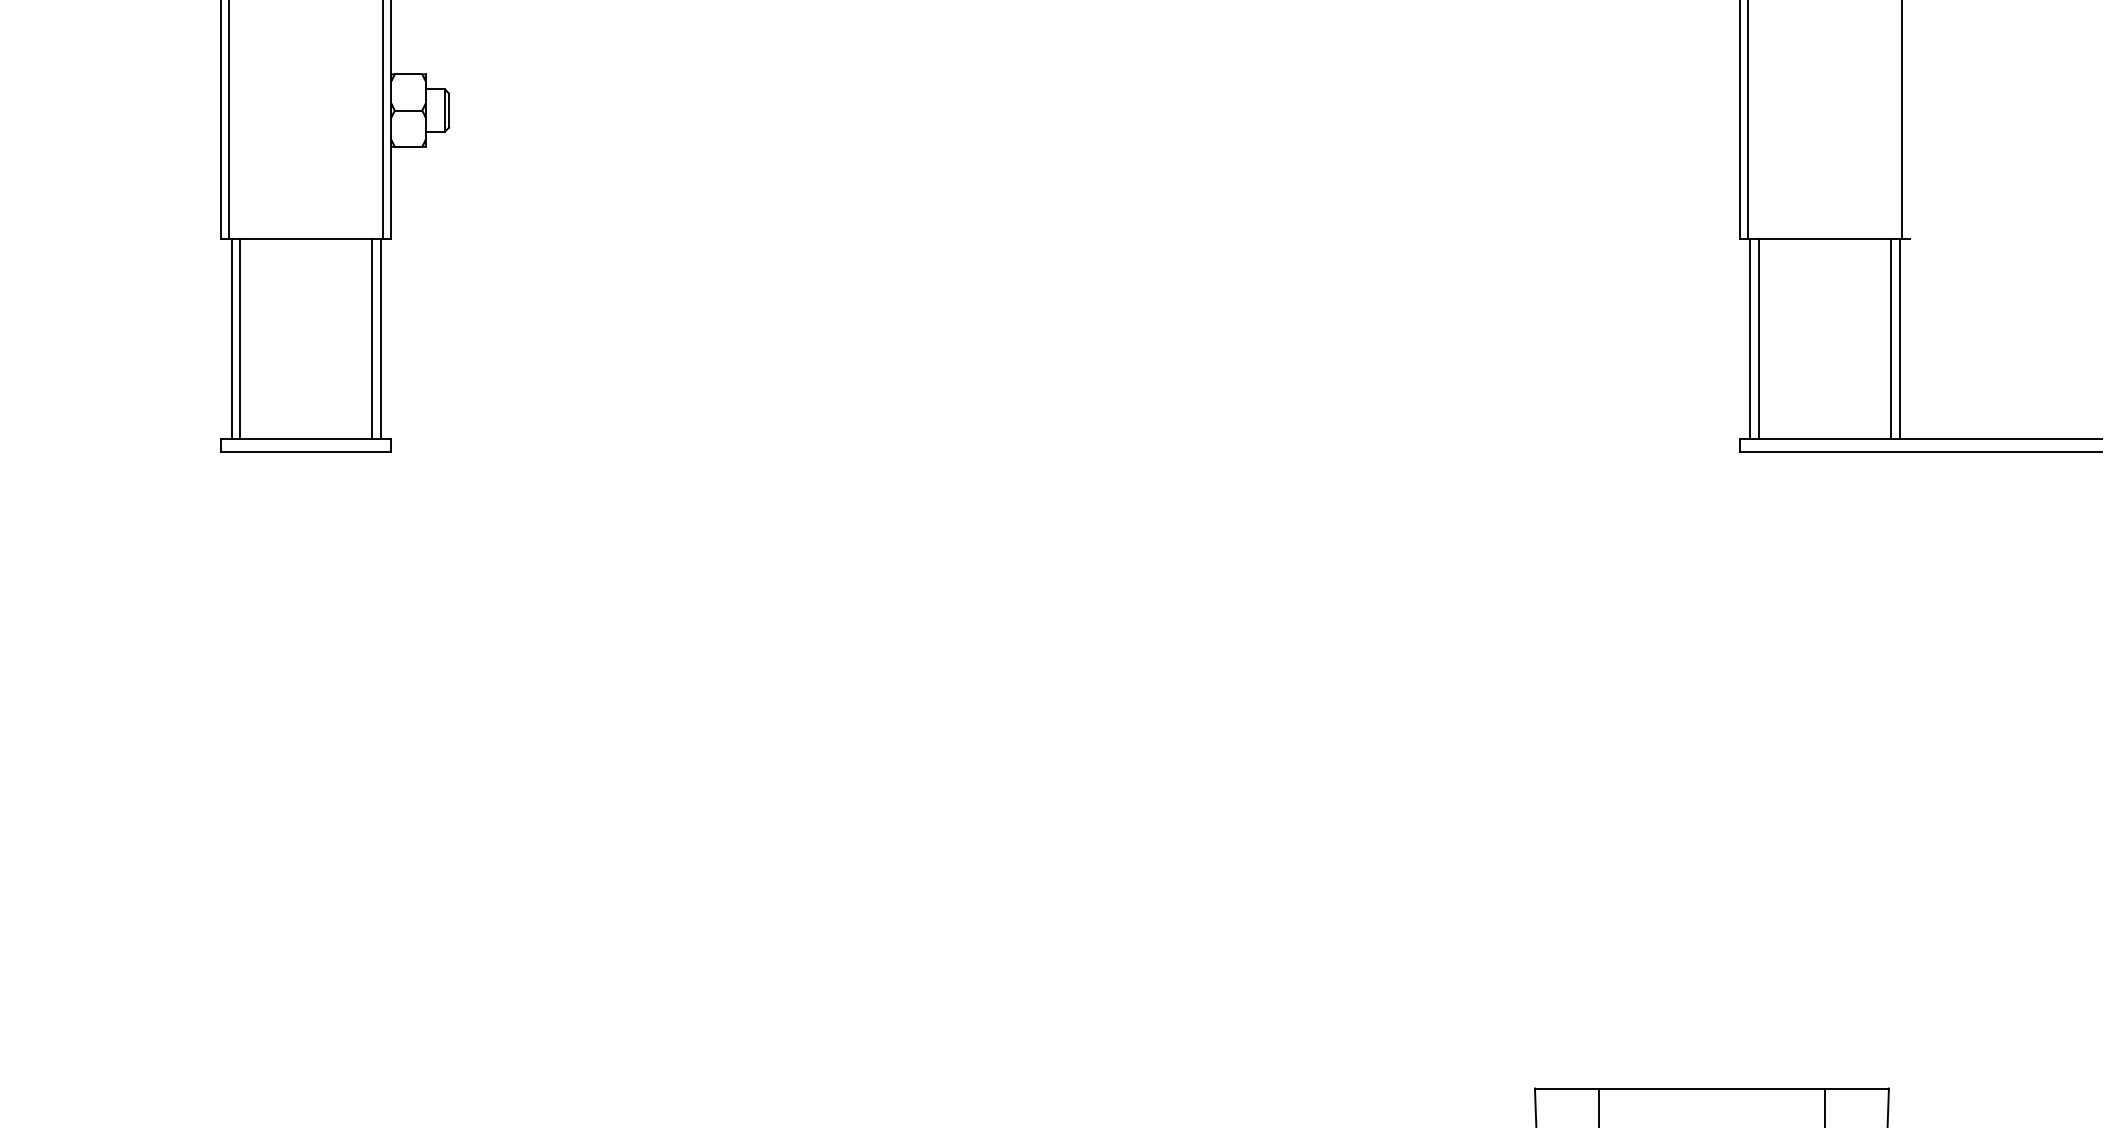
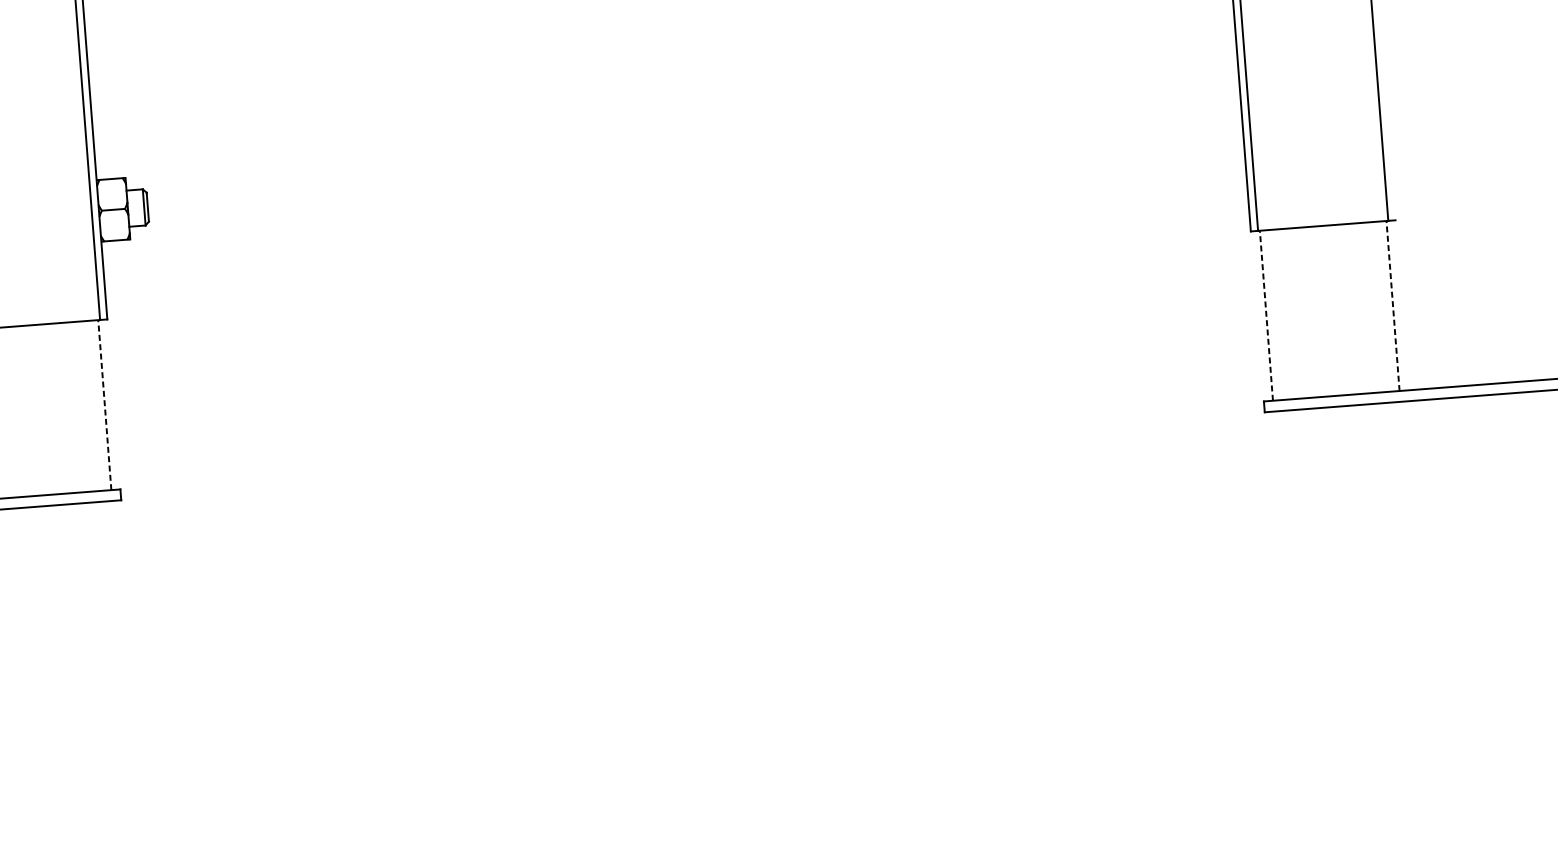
line: (372, 338) -> (97, 405), removed
line: (380, 338) -> (104, 404), solid -> dashed
line: (1750, 338) -> (1266, 315), solid -> dashed
line: (1758, 338) -> (1273, 315), removed
line: (1891, 338) -> (1386, 306), removed
line: (1899, 338) -> (1392, 305), solid -> dashed

